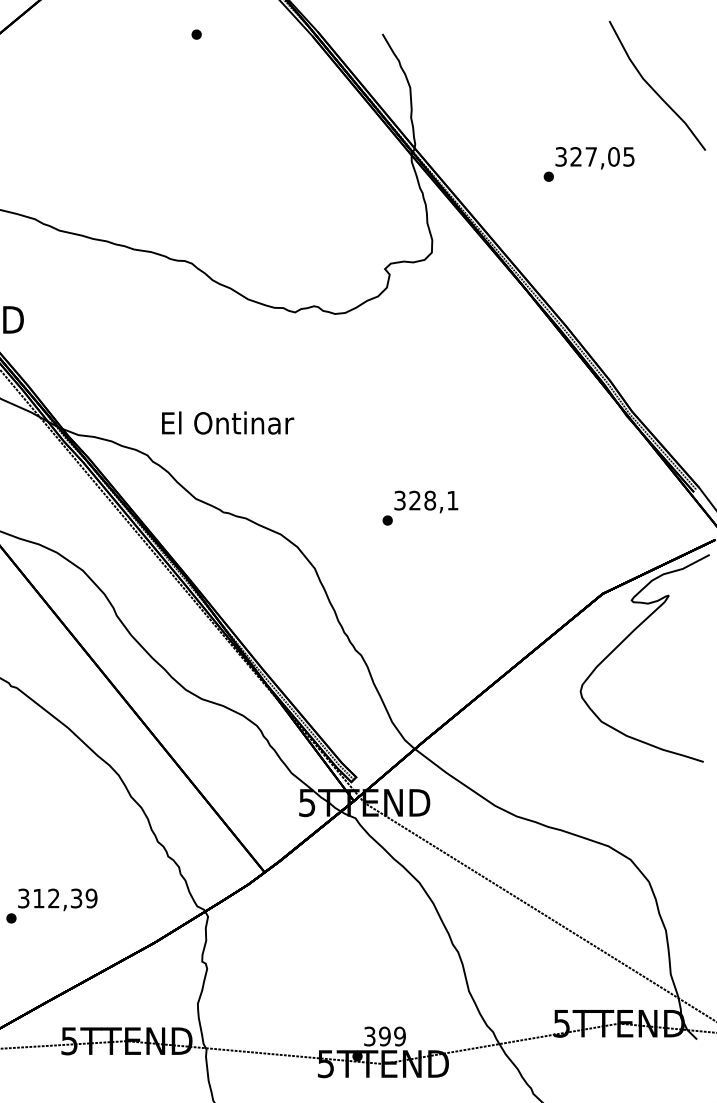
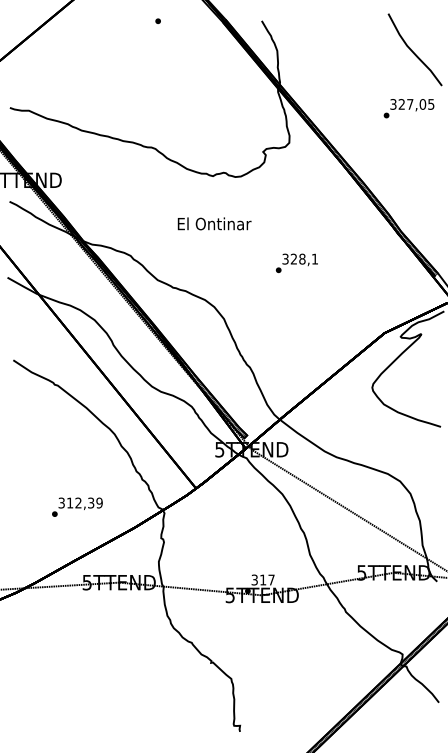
text: (588, 164) -> (408, 108), moved
text: (227, 422) -> (214, 223), moved
text: (419, 508) -> (296, 263), moved
text: (390, 1035) -> (266, 579), 399 -> 317

